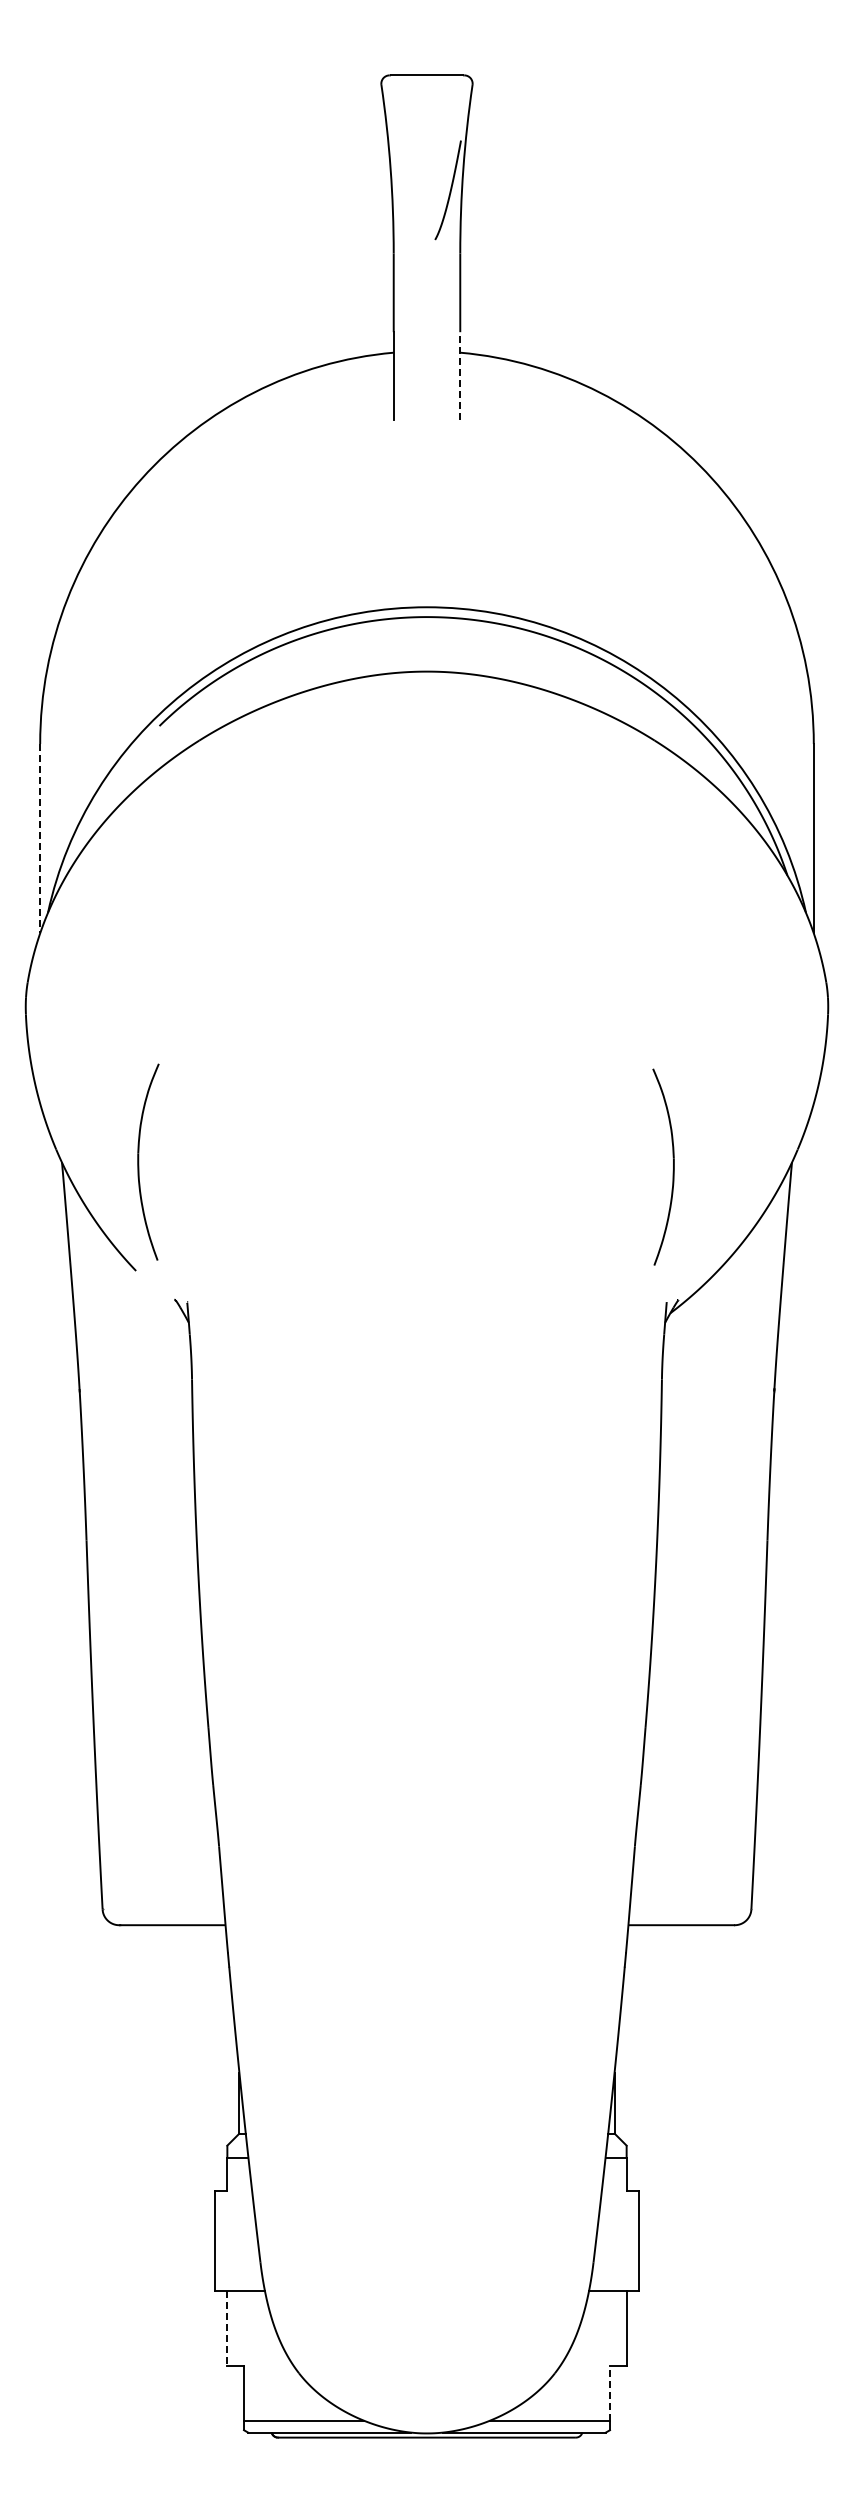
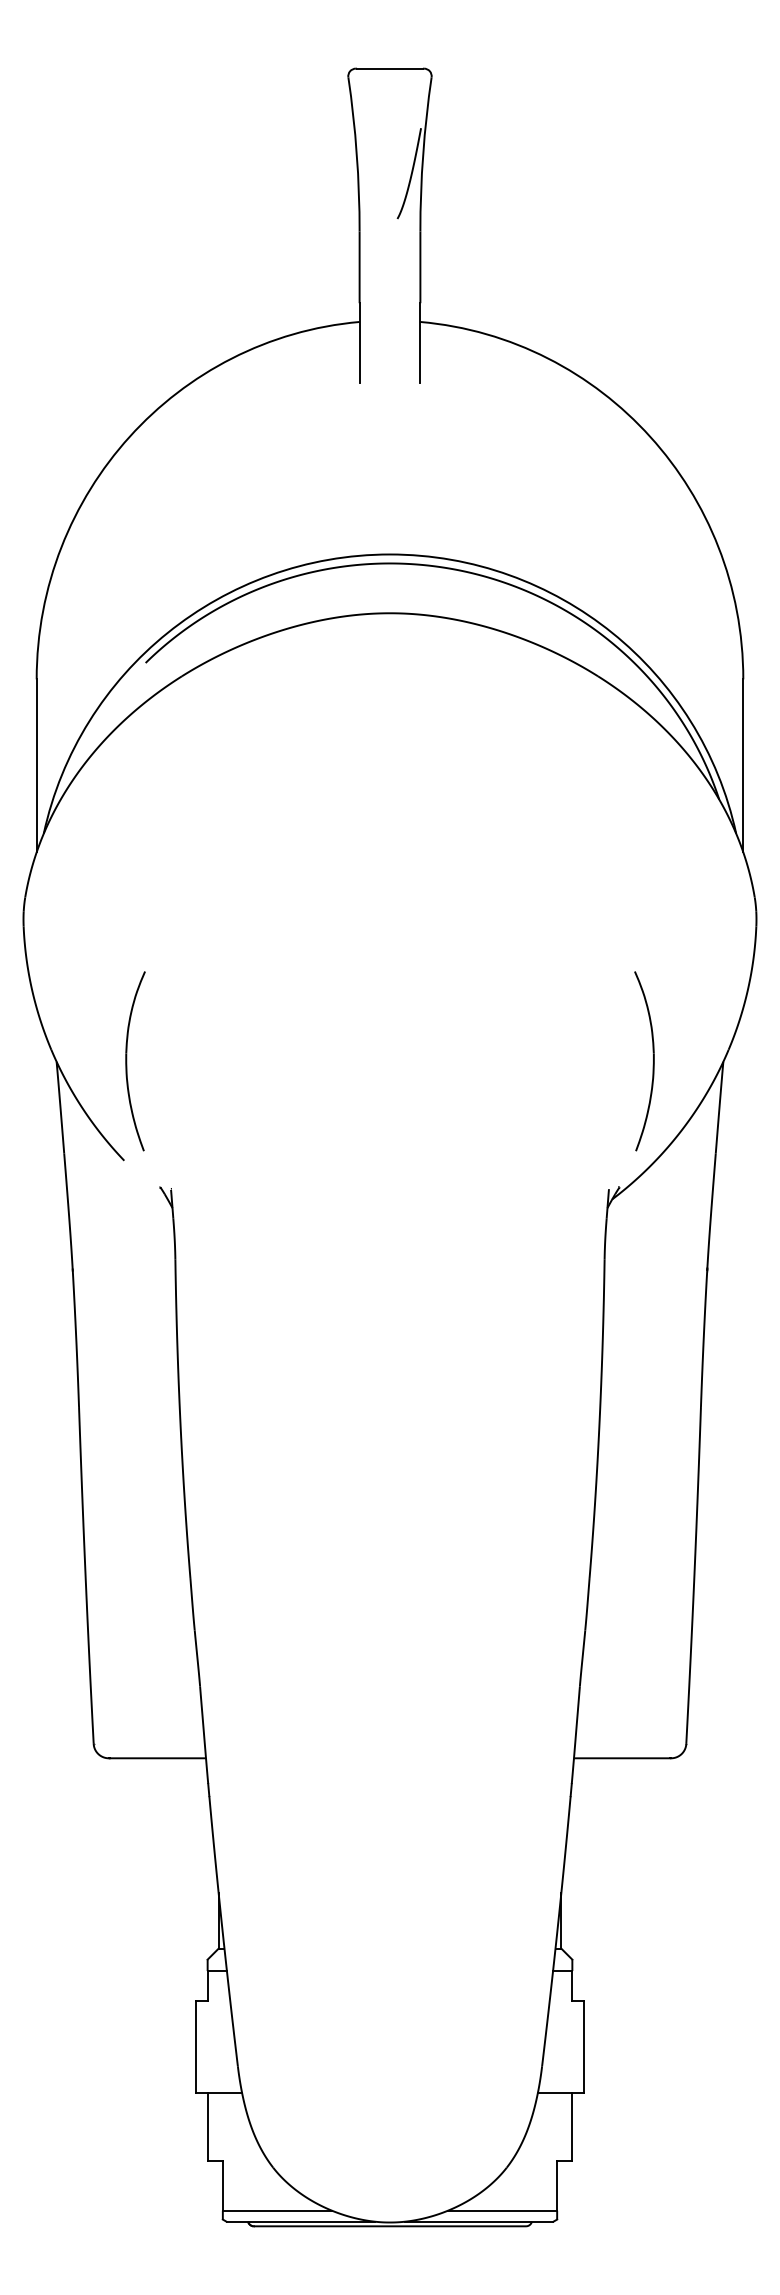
line: (460, 376) -> (420, 343), dashed -> solid
line: (40, 838) -> (36, 765), dashed -> solid
part: (672, 1170) -> (652, 1064), moved
line: (227, 2329) -> (207, 2127), dashed -> solid
line: (610, 2392) -> (557, 2185), dashed -> solid

